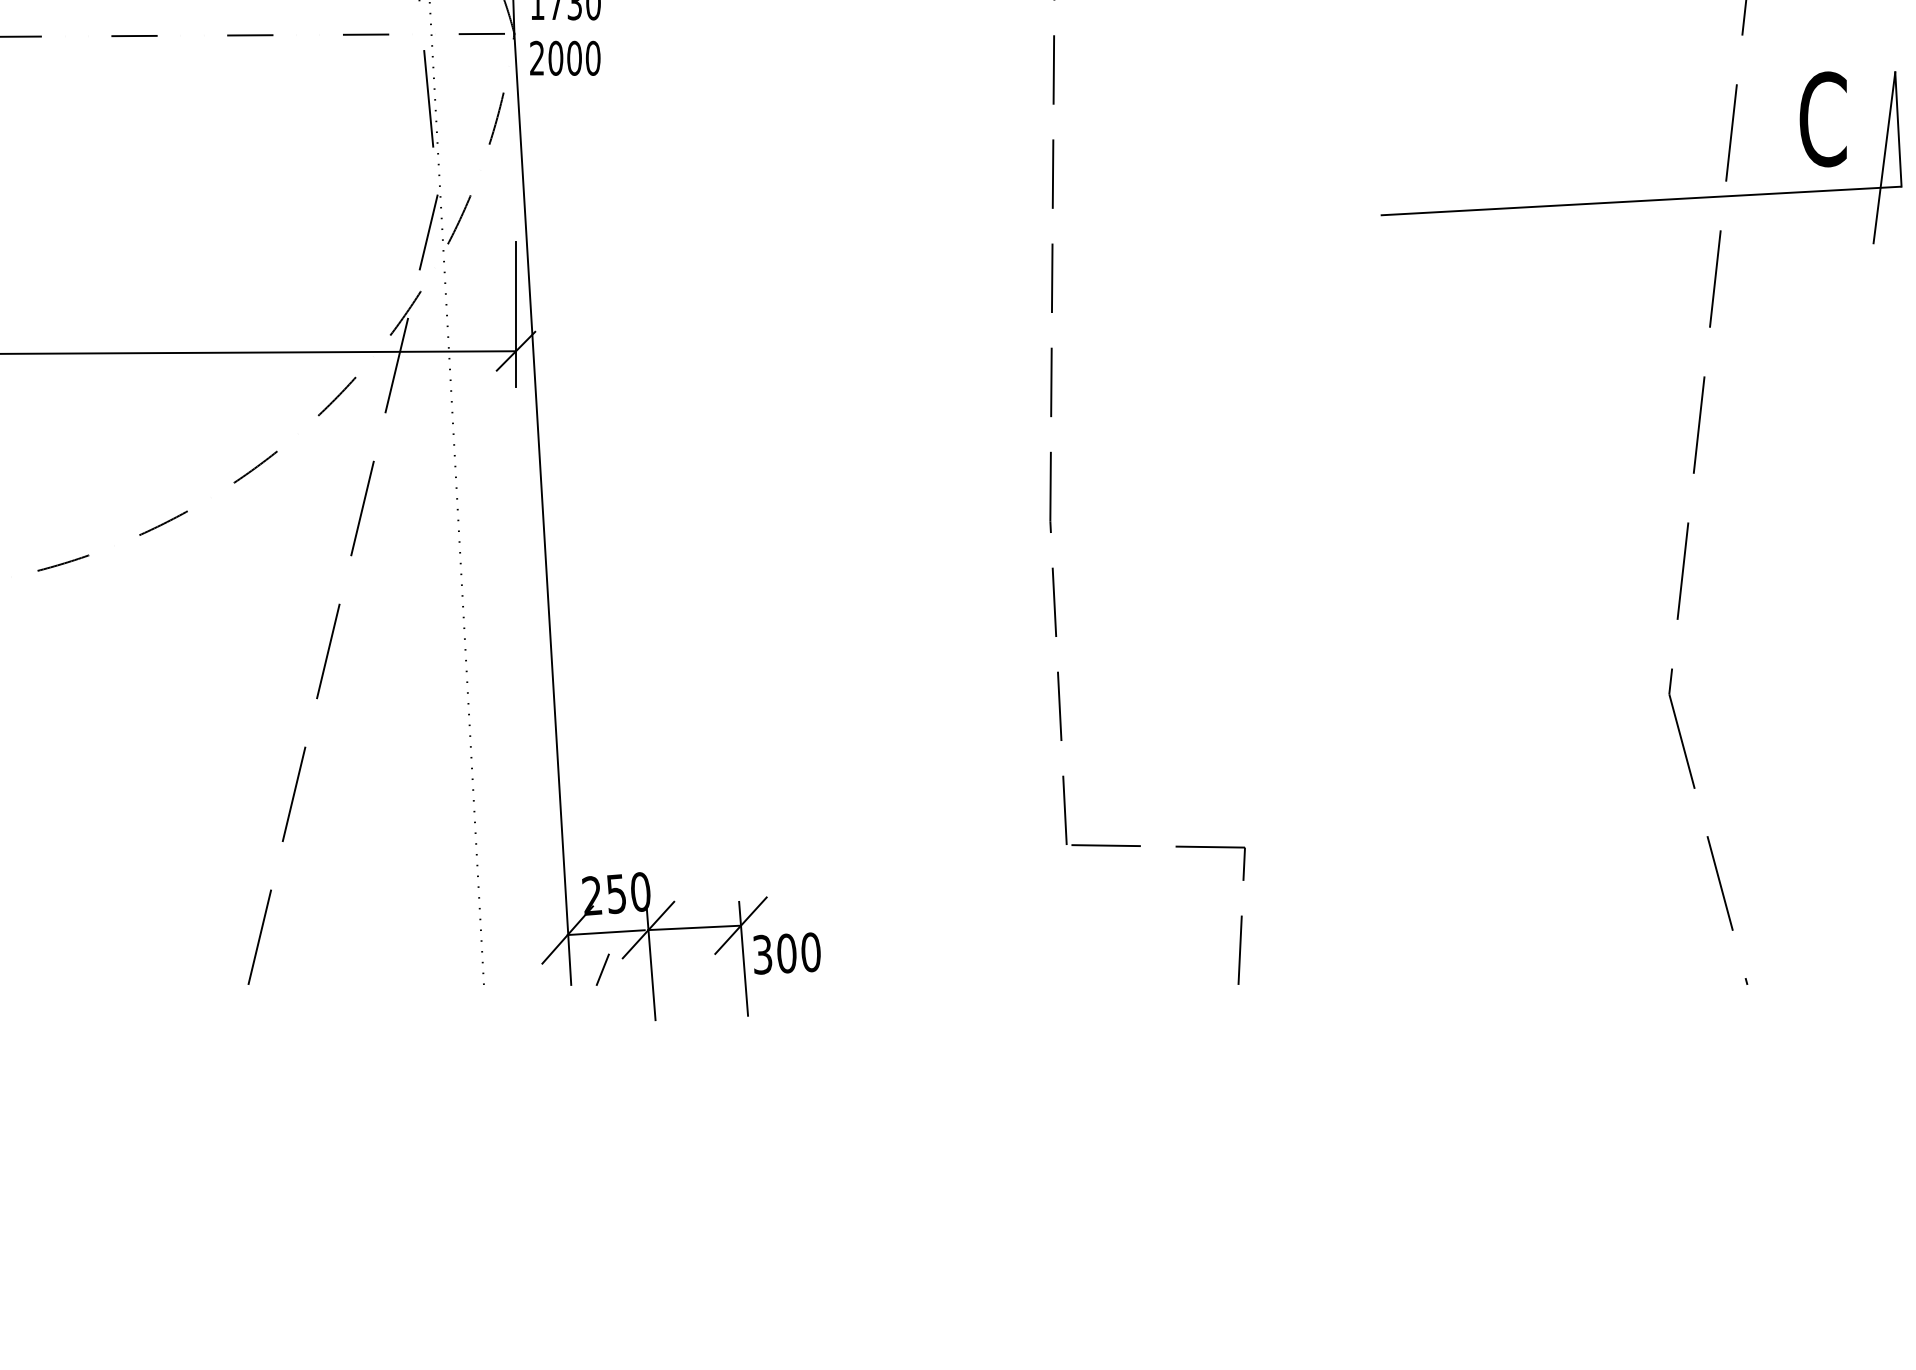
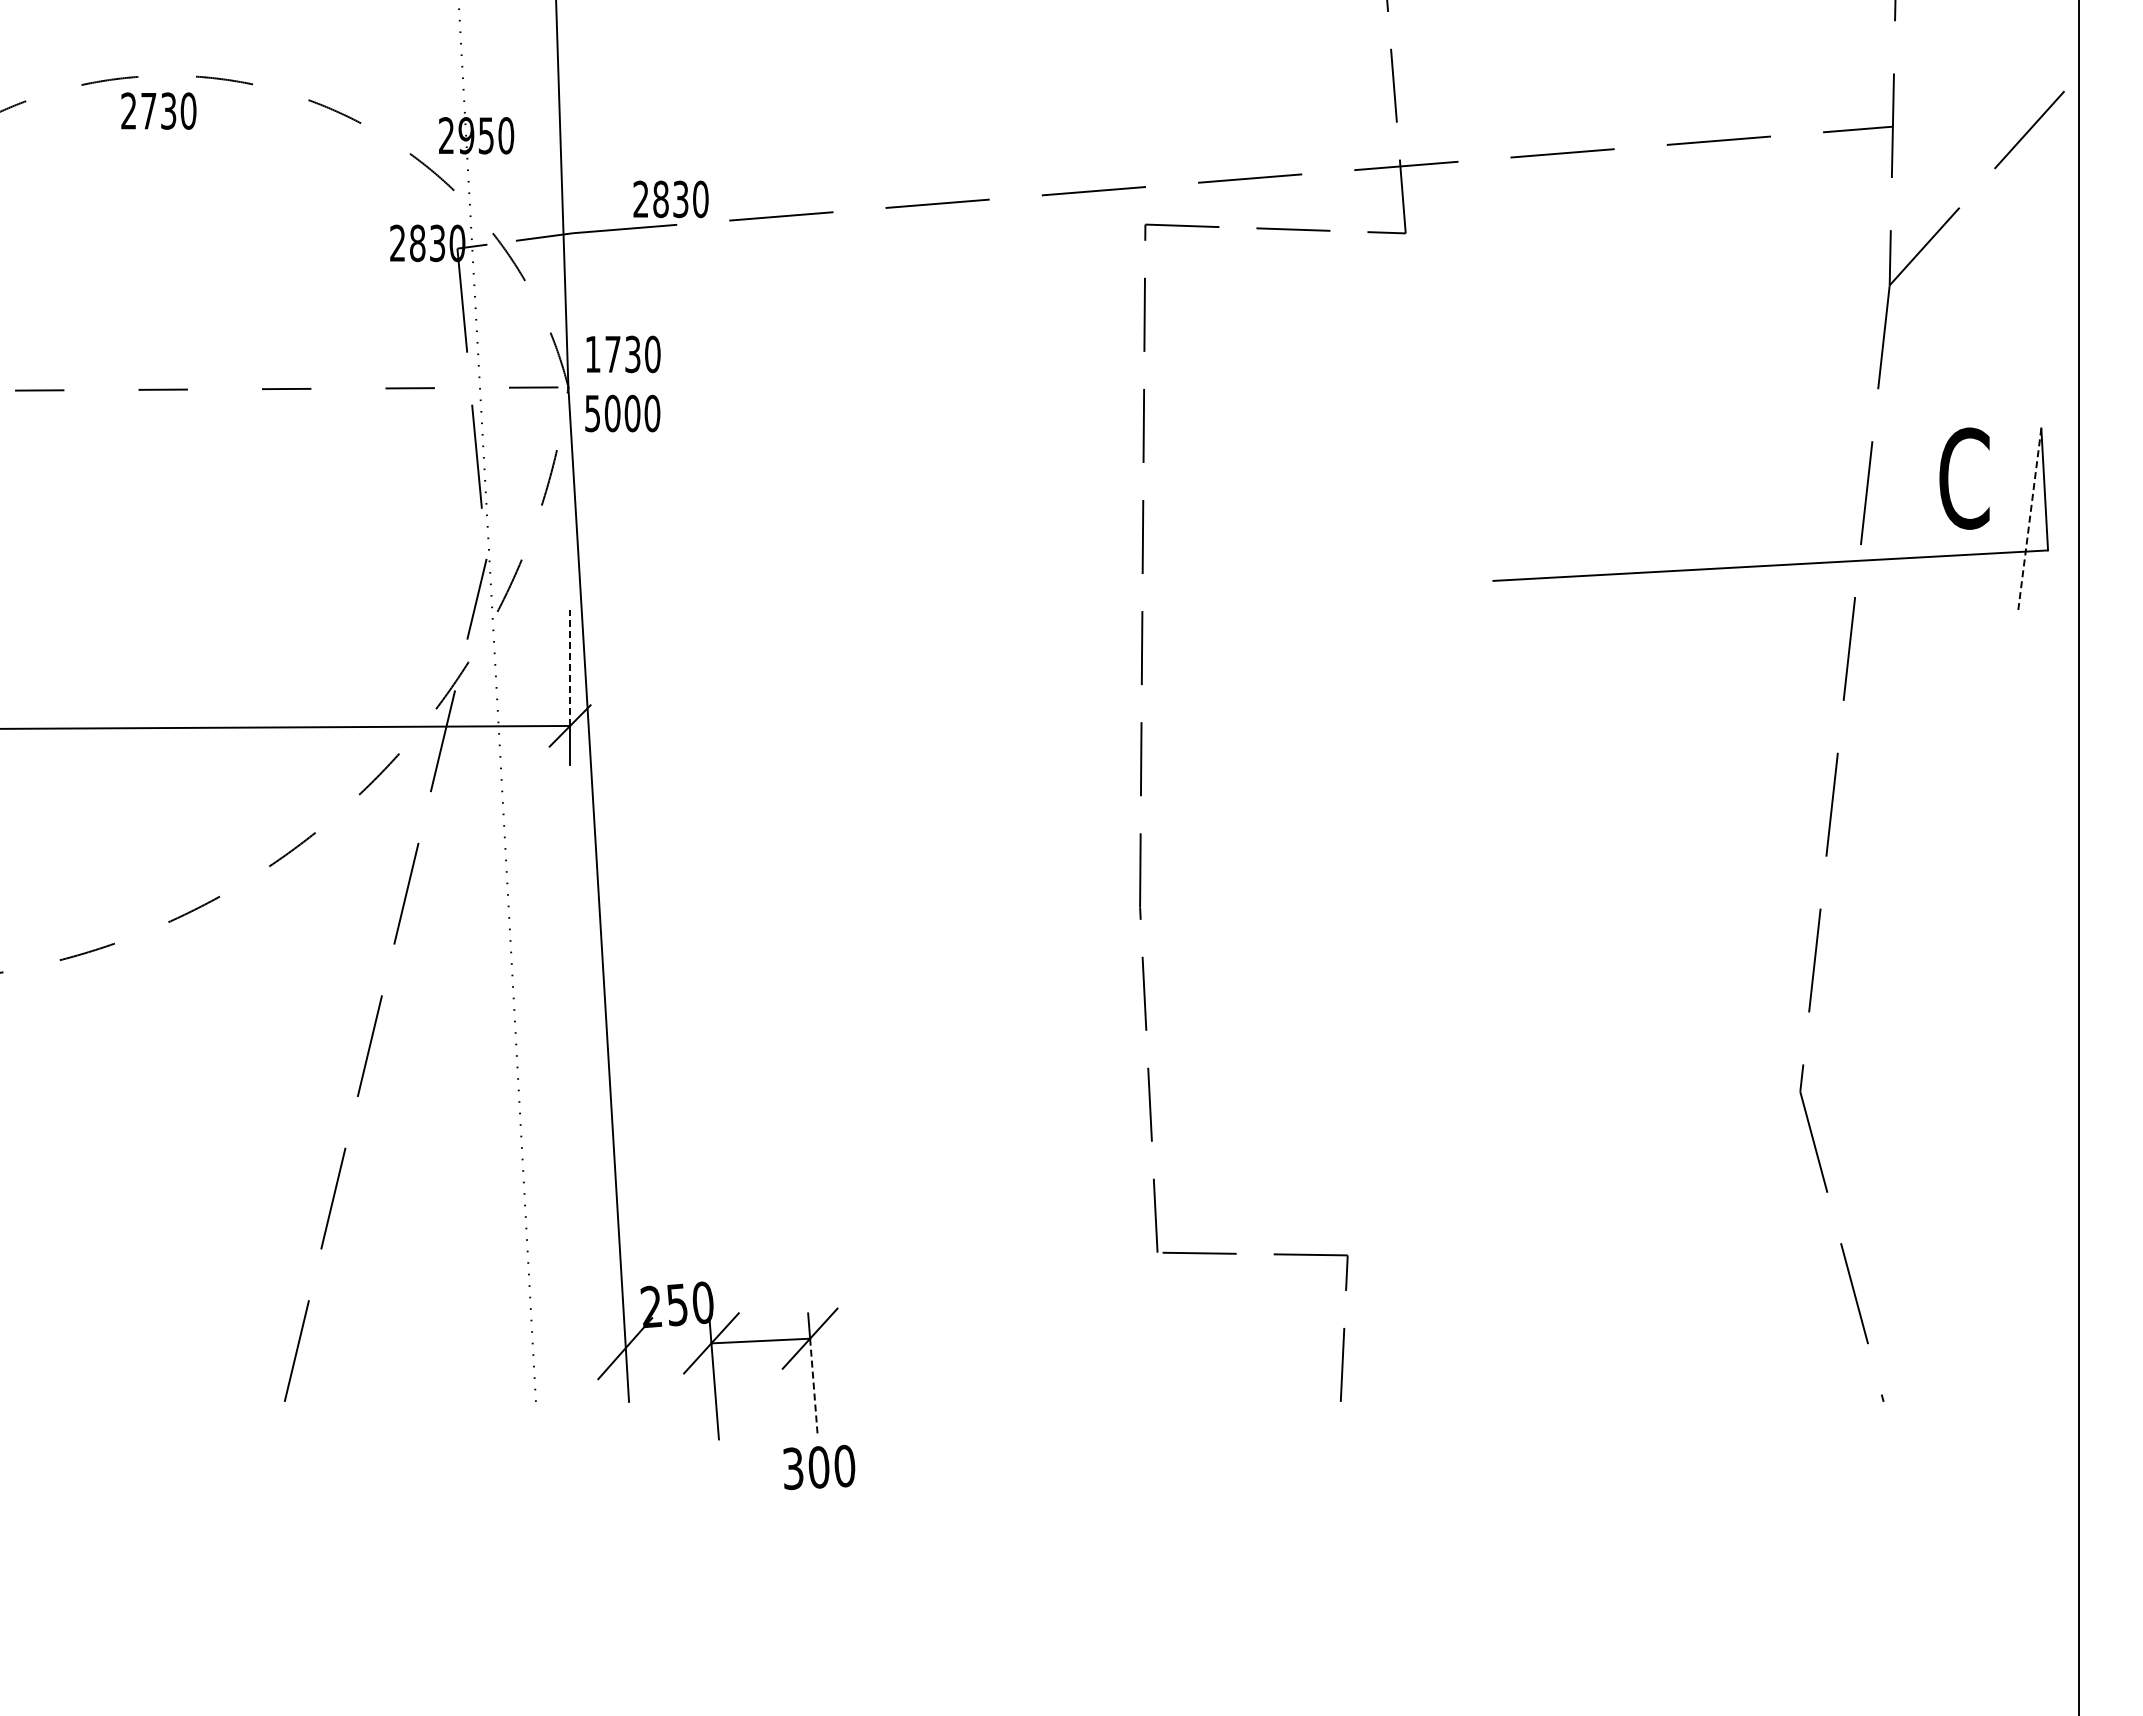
text: (536, 58) -> (592, 413), 2000 -> 5000
line: (1884, 157) -> (2029, 519), solid -> dashed
line: (516, 296) -> (570, 667), solid -> dashed
line: (606, 932) -> (666, 1345), removed
text: (787, 952) -> (819, 1466), moved
line: (602, 969) -> (662, 1385), removed
line: (744, 971) -> (813, 1387), solid -> dashed

